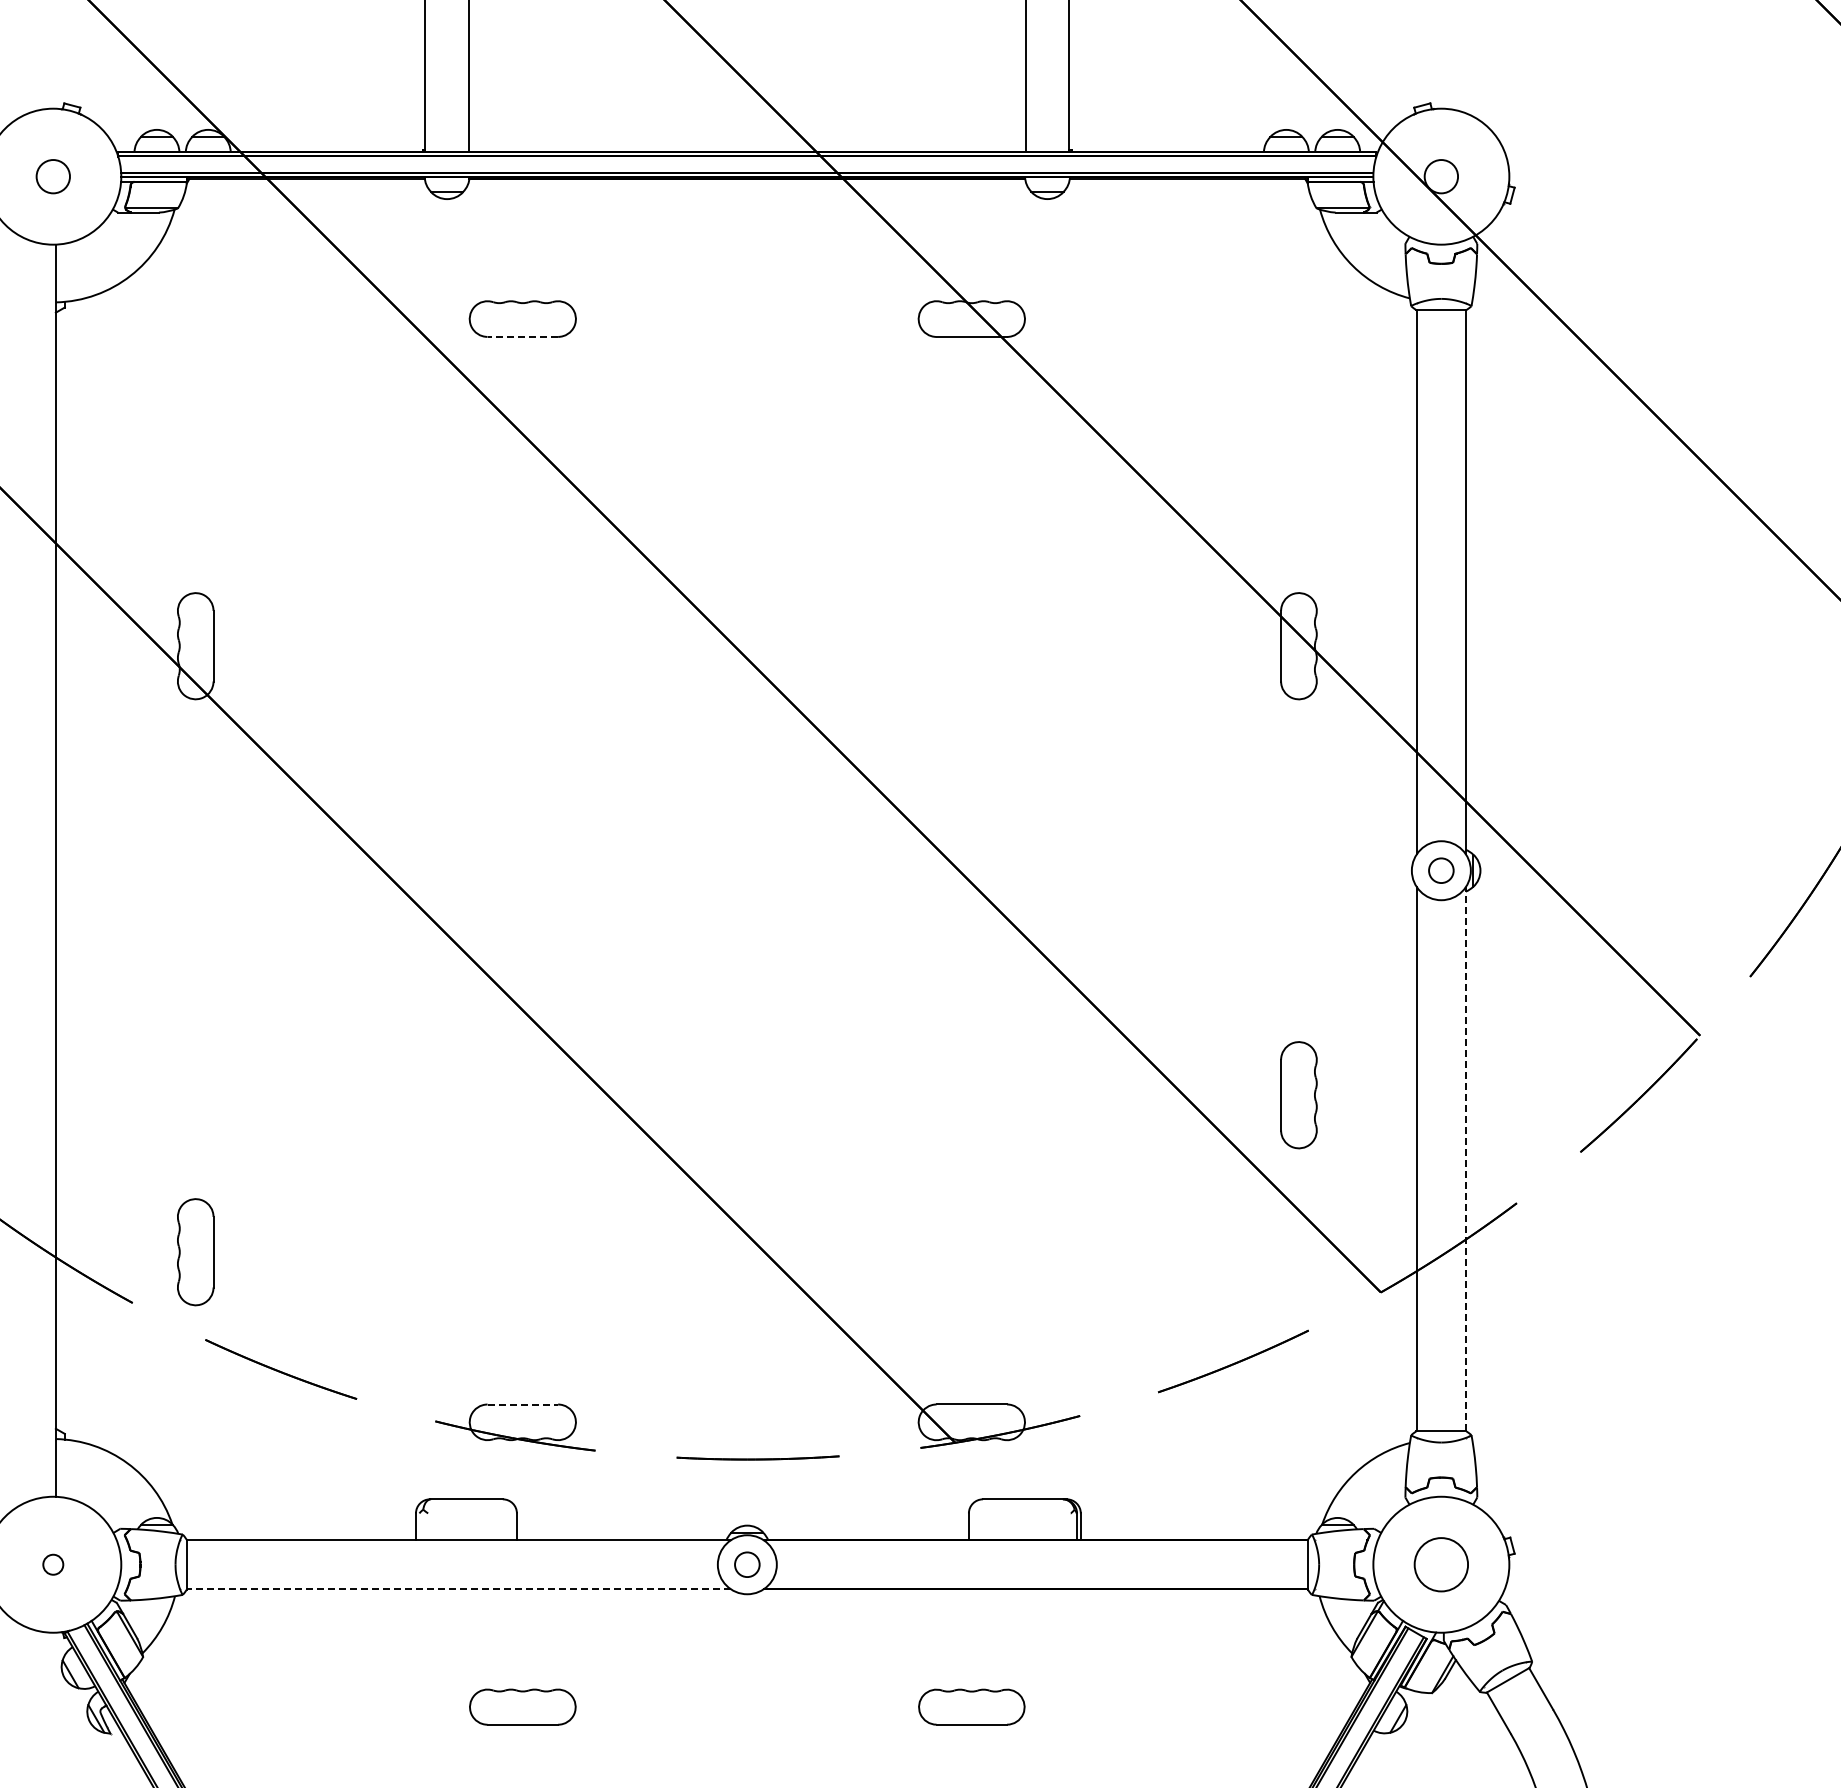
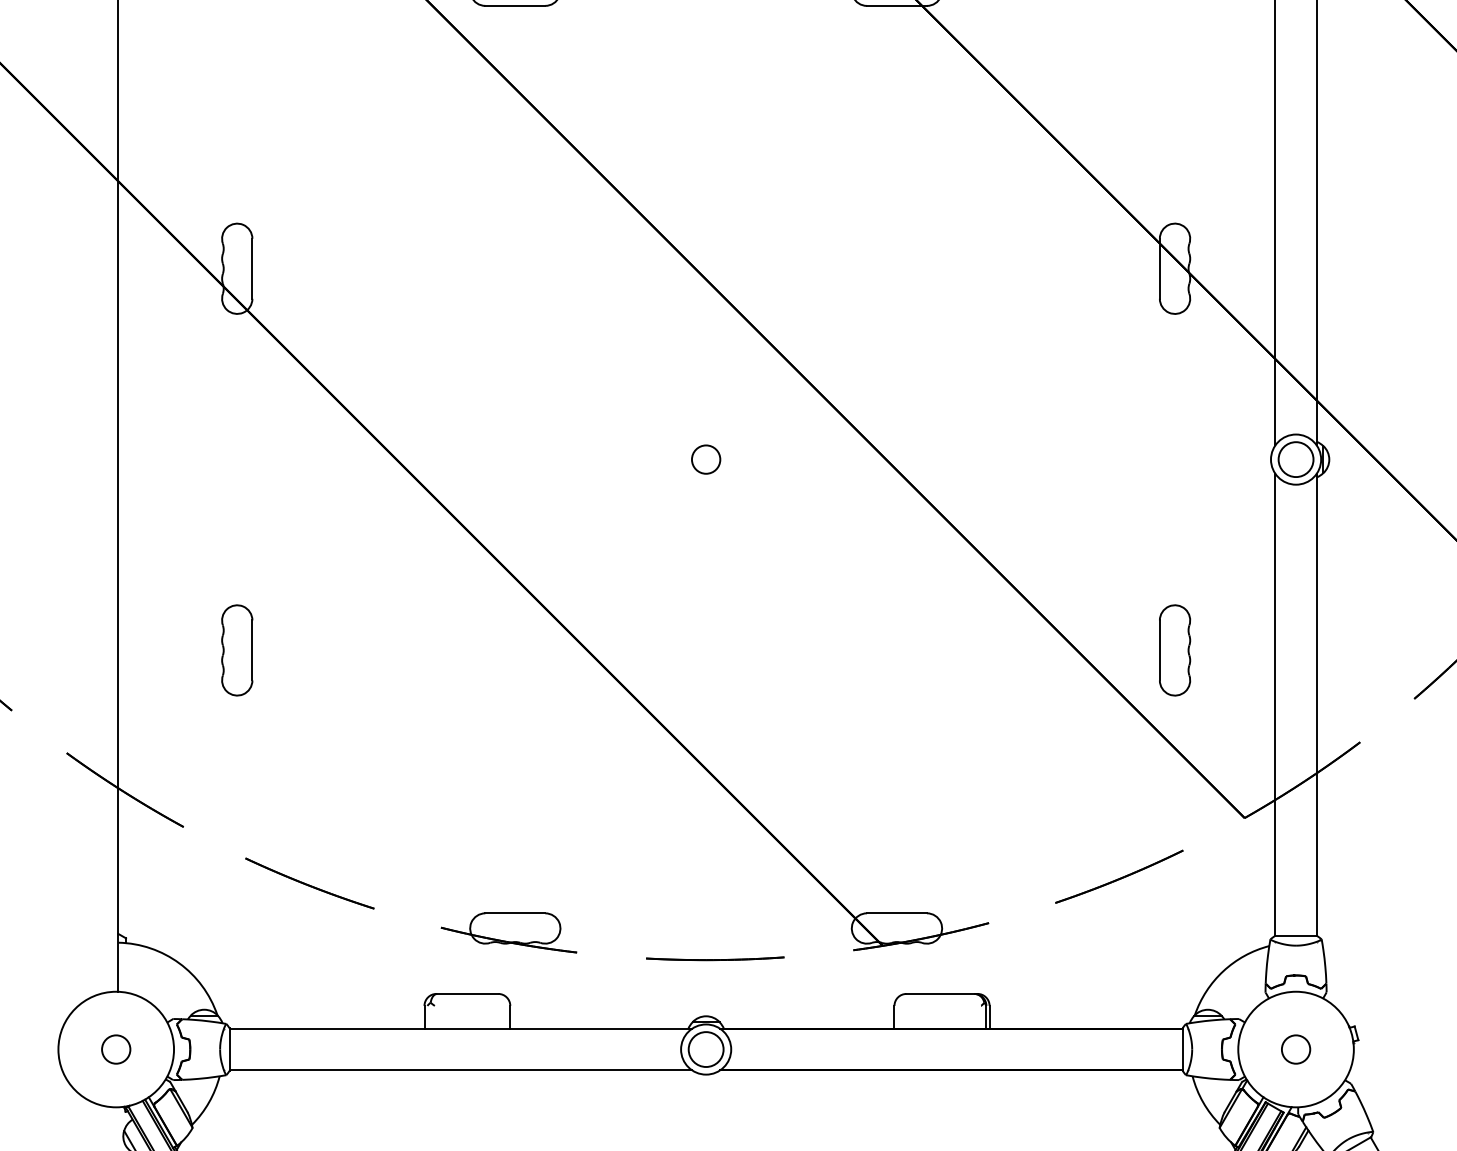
line: (522, 336) -> (515, 5), dashed -> solid
circle: (746, 870) -> (705, 459), added
circle: (1440, 870) -> (1295, 459), size x1.67
line: (1465, 1159) -> (1316, 705), dashed -> solid
part: (195, 1252) -> (237, 650), moved
line: (523, 1404) -> (515, 913), dashed -> solid
circle: (52, 1564) -> (115, 1049), size x1.67
circle: (746, 1564) -> (705, 1049), size x1.67
circle: (1441, 1564) -> (1296, 1049), size x0.62
line: (458, 1589) -> (460, 1070), dashed -> solid

